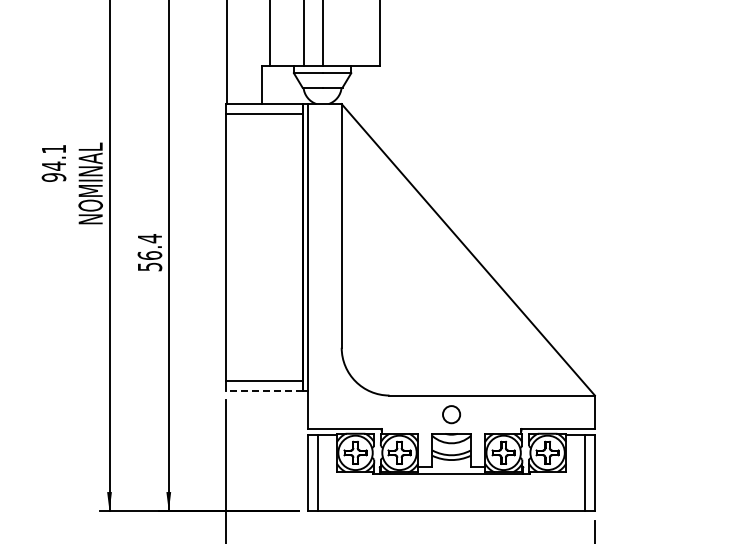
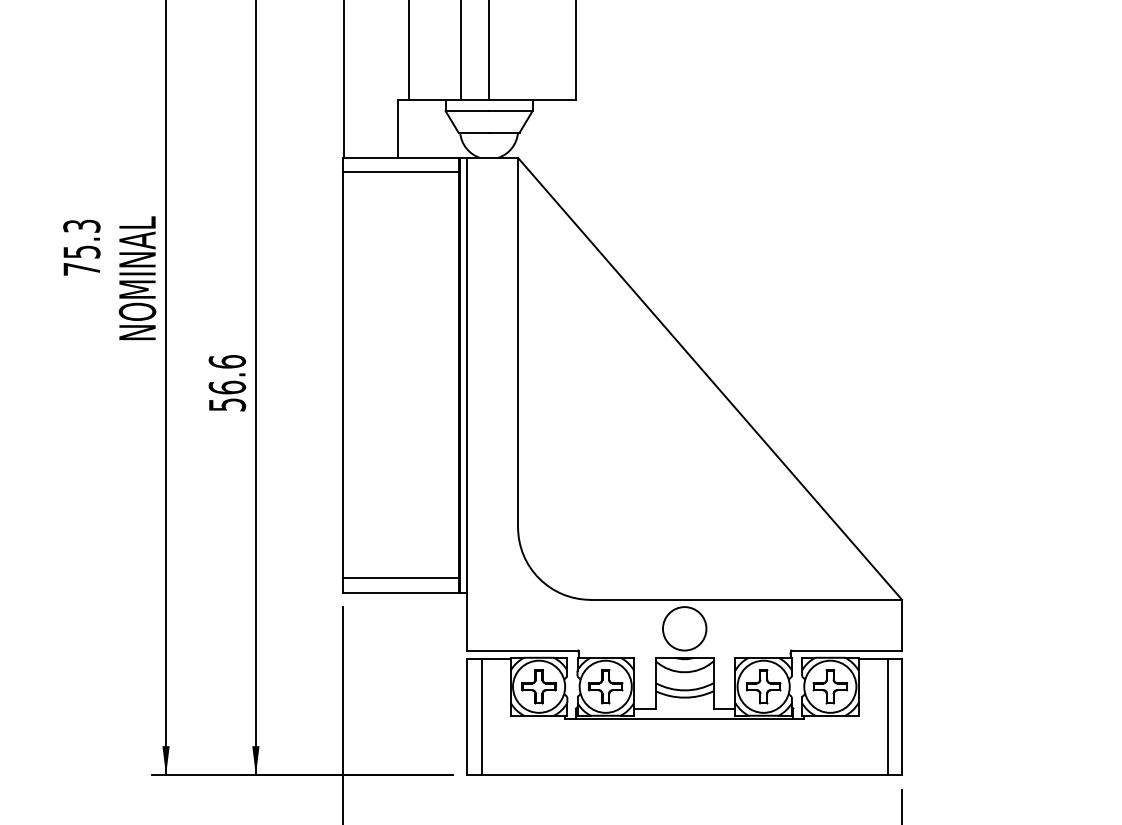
text: (53, 163) -> (81, 247), 94.1 -> 75.3
text: (149, 238) -> (226, 361), 56.4 -> 56.6
line: (263, 390) -> (399, 592), dashed -> solid
circle: (451, 414) -> (684, 628), size x1.67

